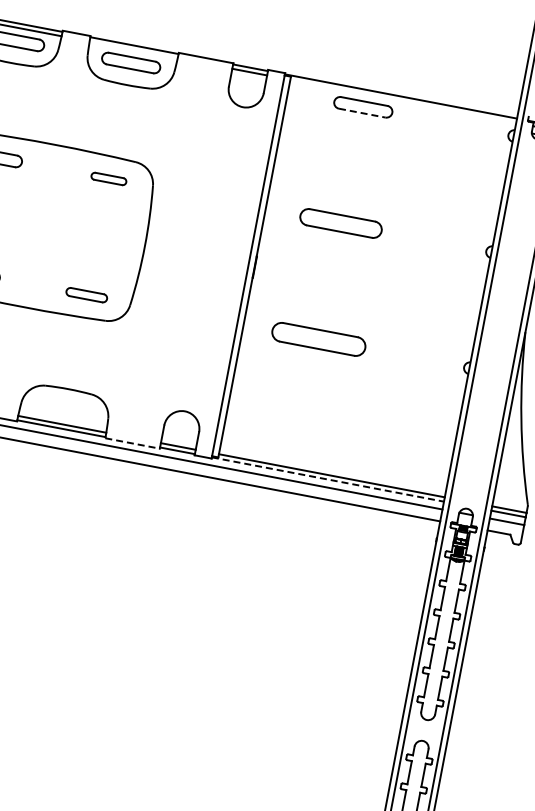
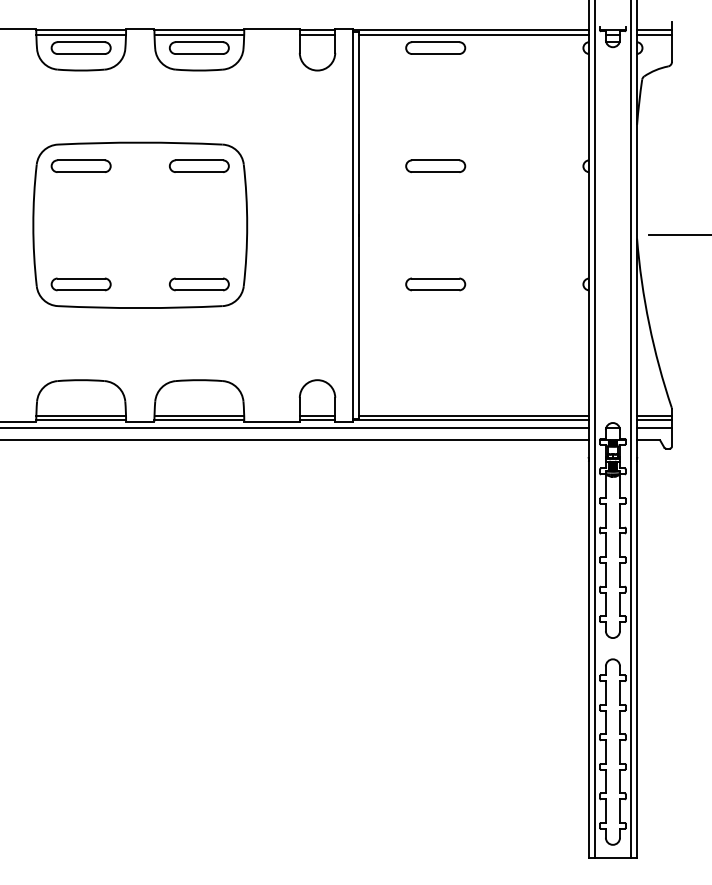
line: (133, 49) -> (199, 34), added
line: (403, 101) -> (473, 34), added
line: (361, 113) -> (435, 54), dashed -> solid
part: (108, 178) -> (198, 165), size x1.67
part: (341, 222) -> (435, 165), size x0.71
part: (86, 295) -> (198, 284), size x1.43
part: (318, 339) -> (435, 284), size x0.62
line: (133, 443) -> (272, 421), dashed -> solid
line: (328, 479) -> (471, 420), dashed -> solid

